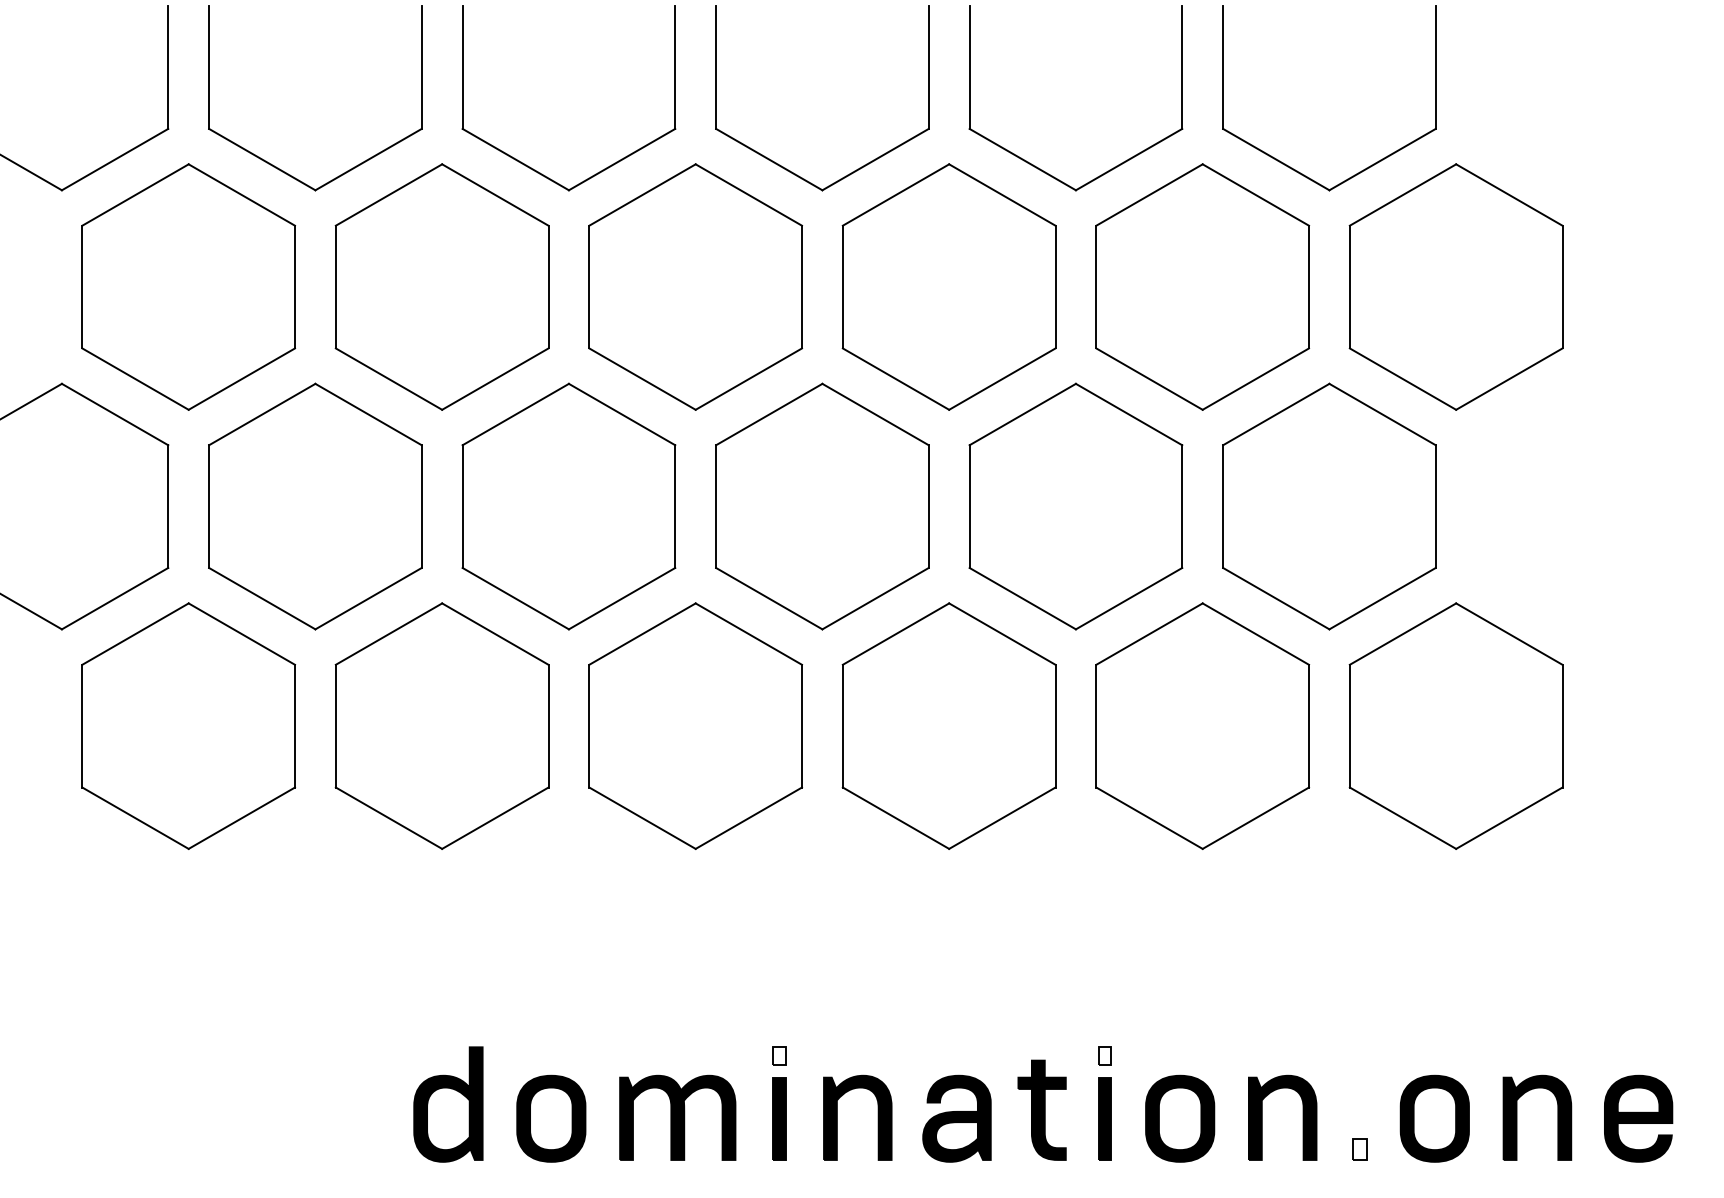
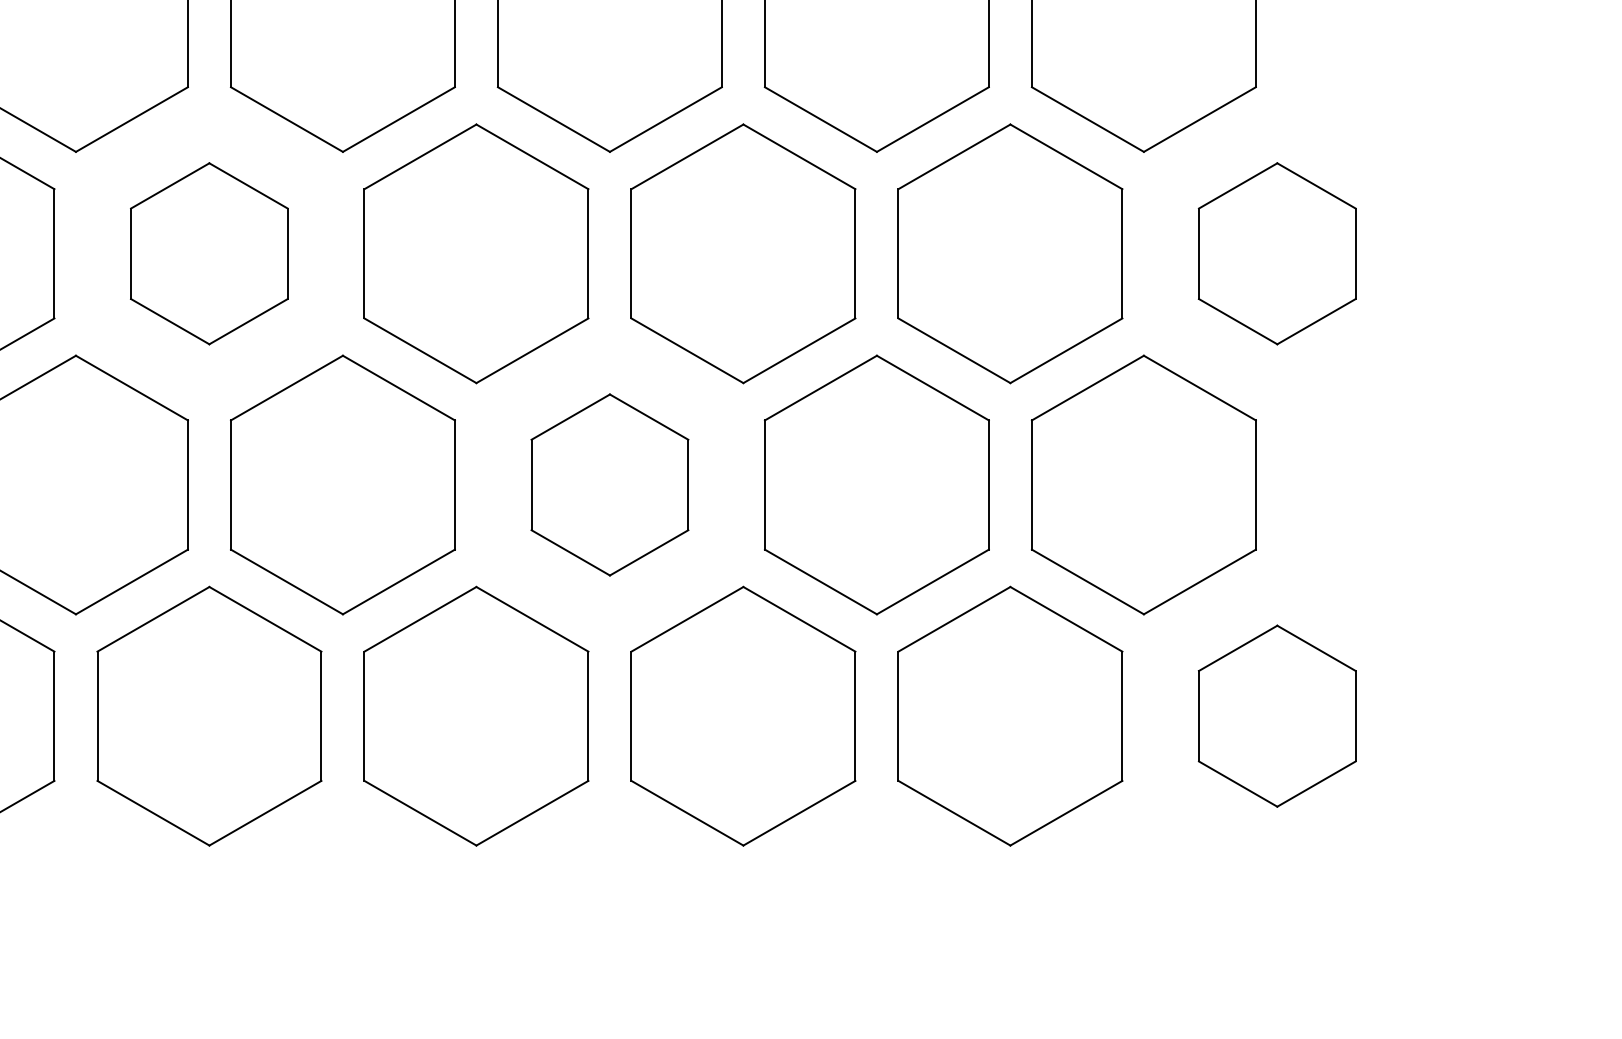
part: (441, 286) -> (208, 253), size x0.7
part: (1455, 286) -> (1276, 253), size x0.7
part: (822, 506) -> (610, 484), size x0.7
part: (1455, 725) -> (1276, 715), size x0.7

